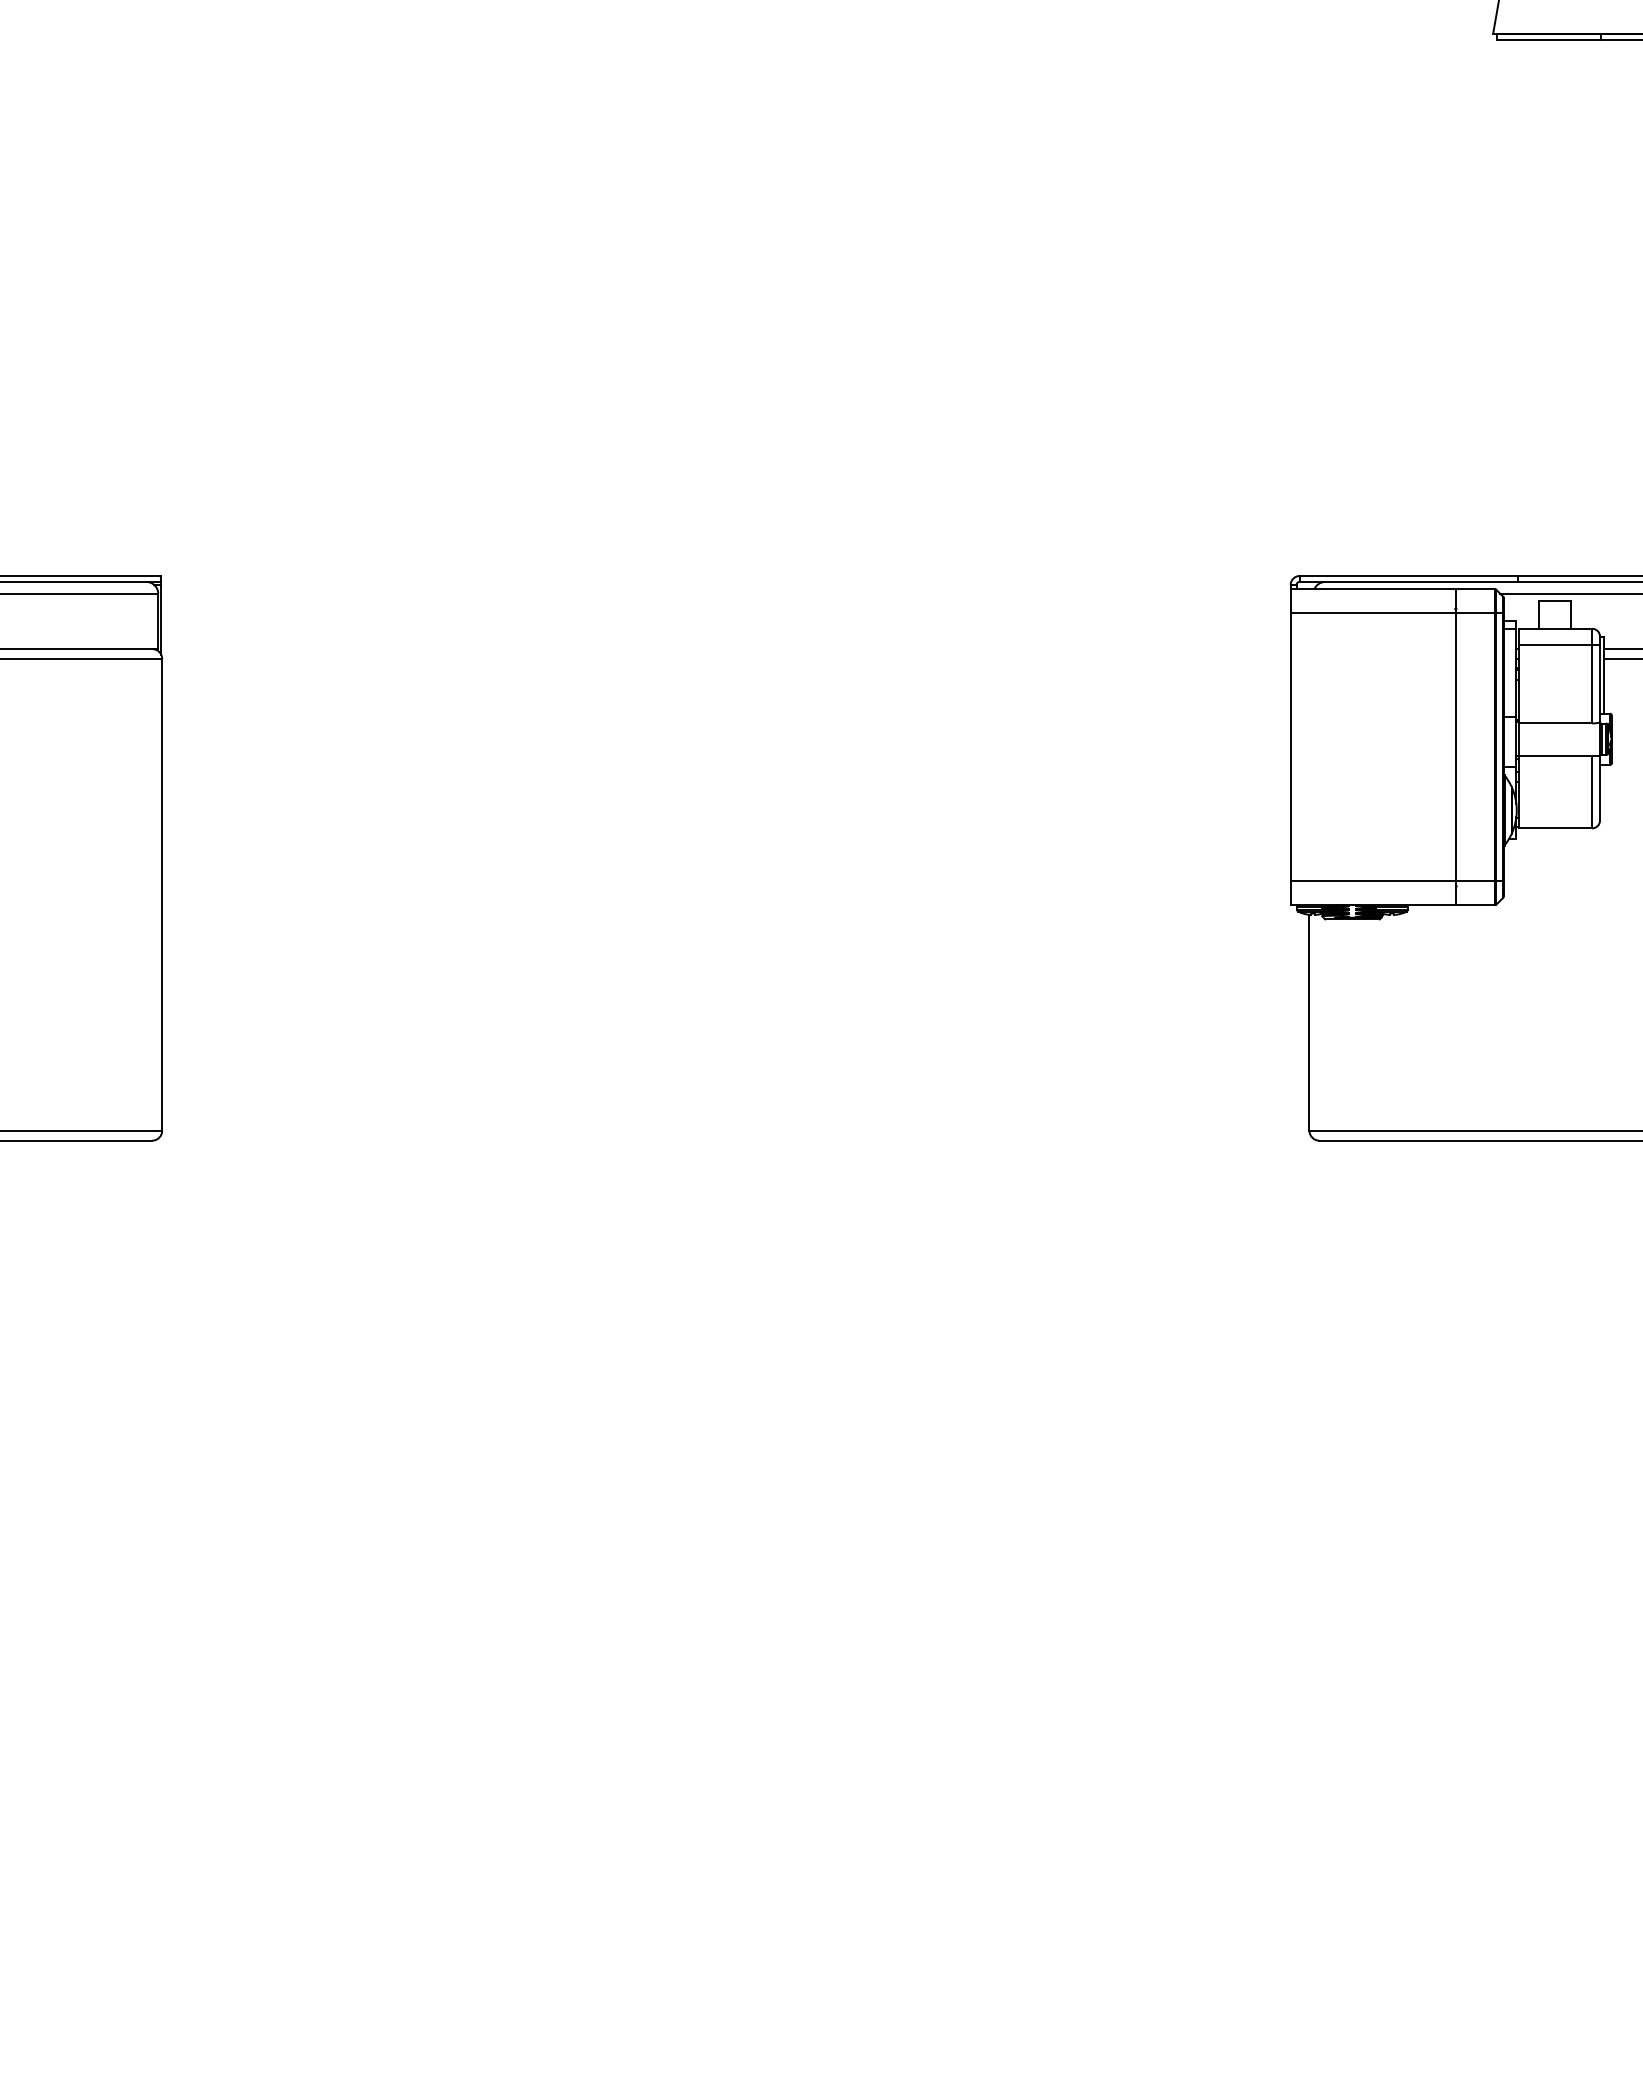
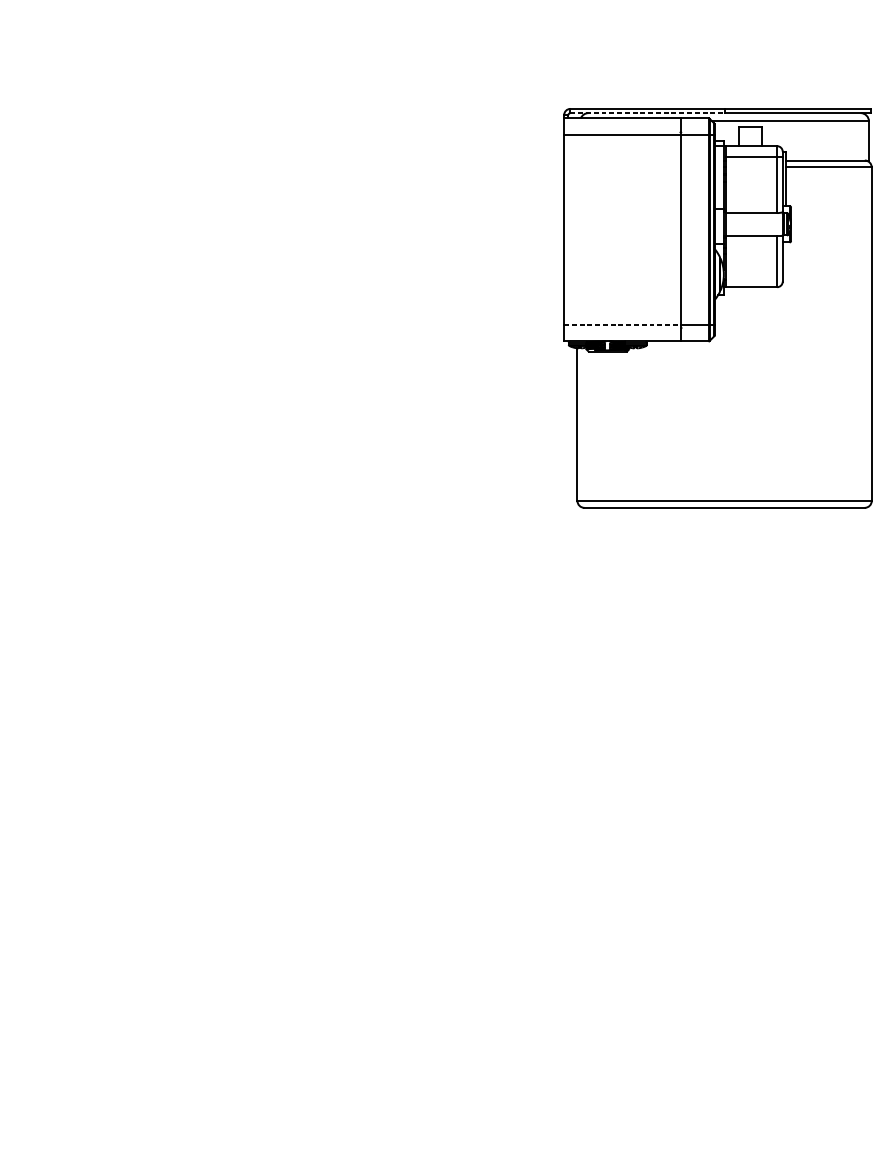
line: (1409, 581) -> (648, 112), solid -> dashed
line: (1373, 881) -> (622, 324), solid -> dashed

